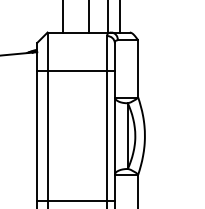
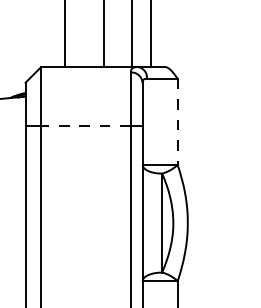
line: (138, 68) -> (178, 121), solid -> dashed
line: (77, 71) -> (86, 125), solid -> dashed

